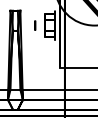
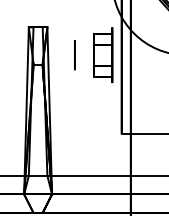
circle: (35, 25) -> (75, 55), size x1.6

